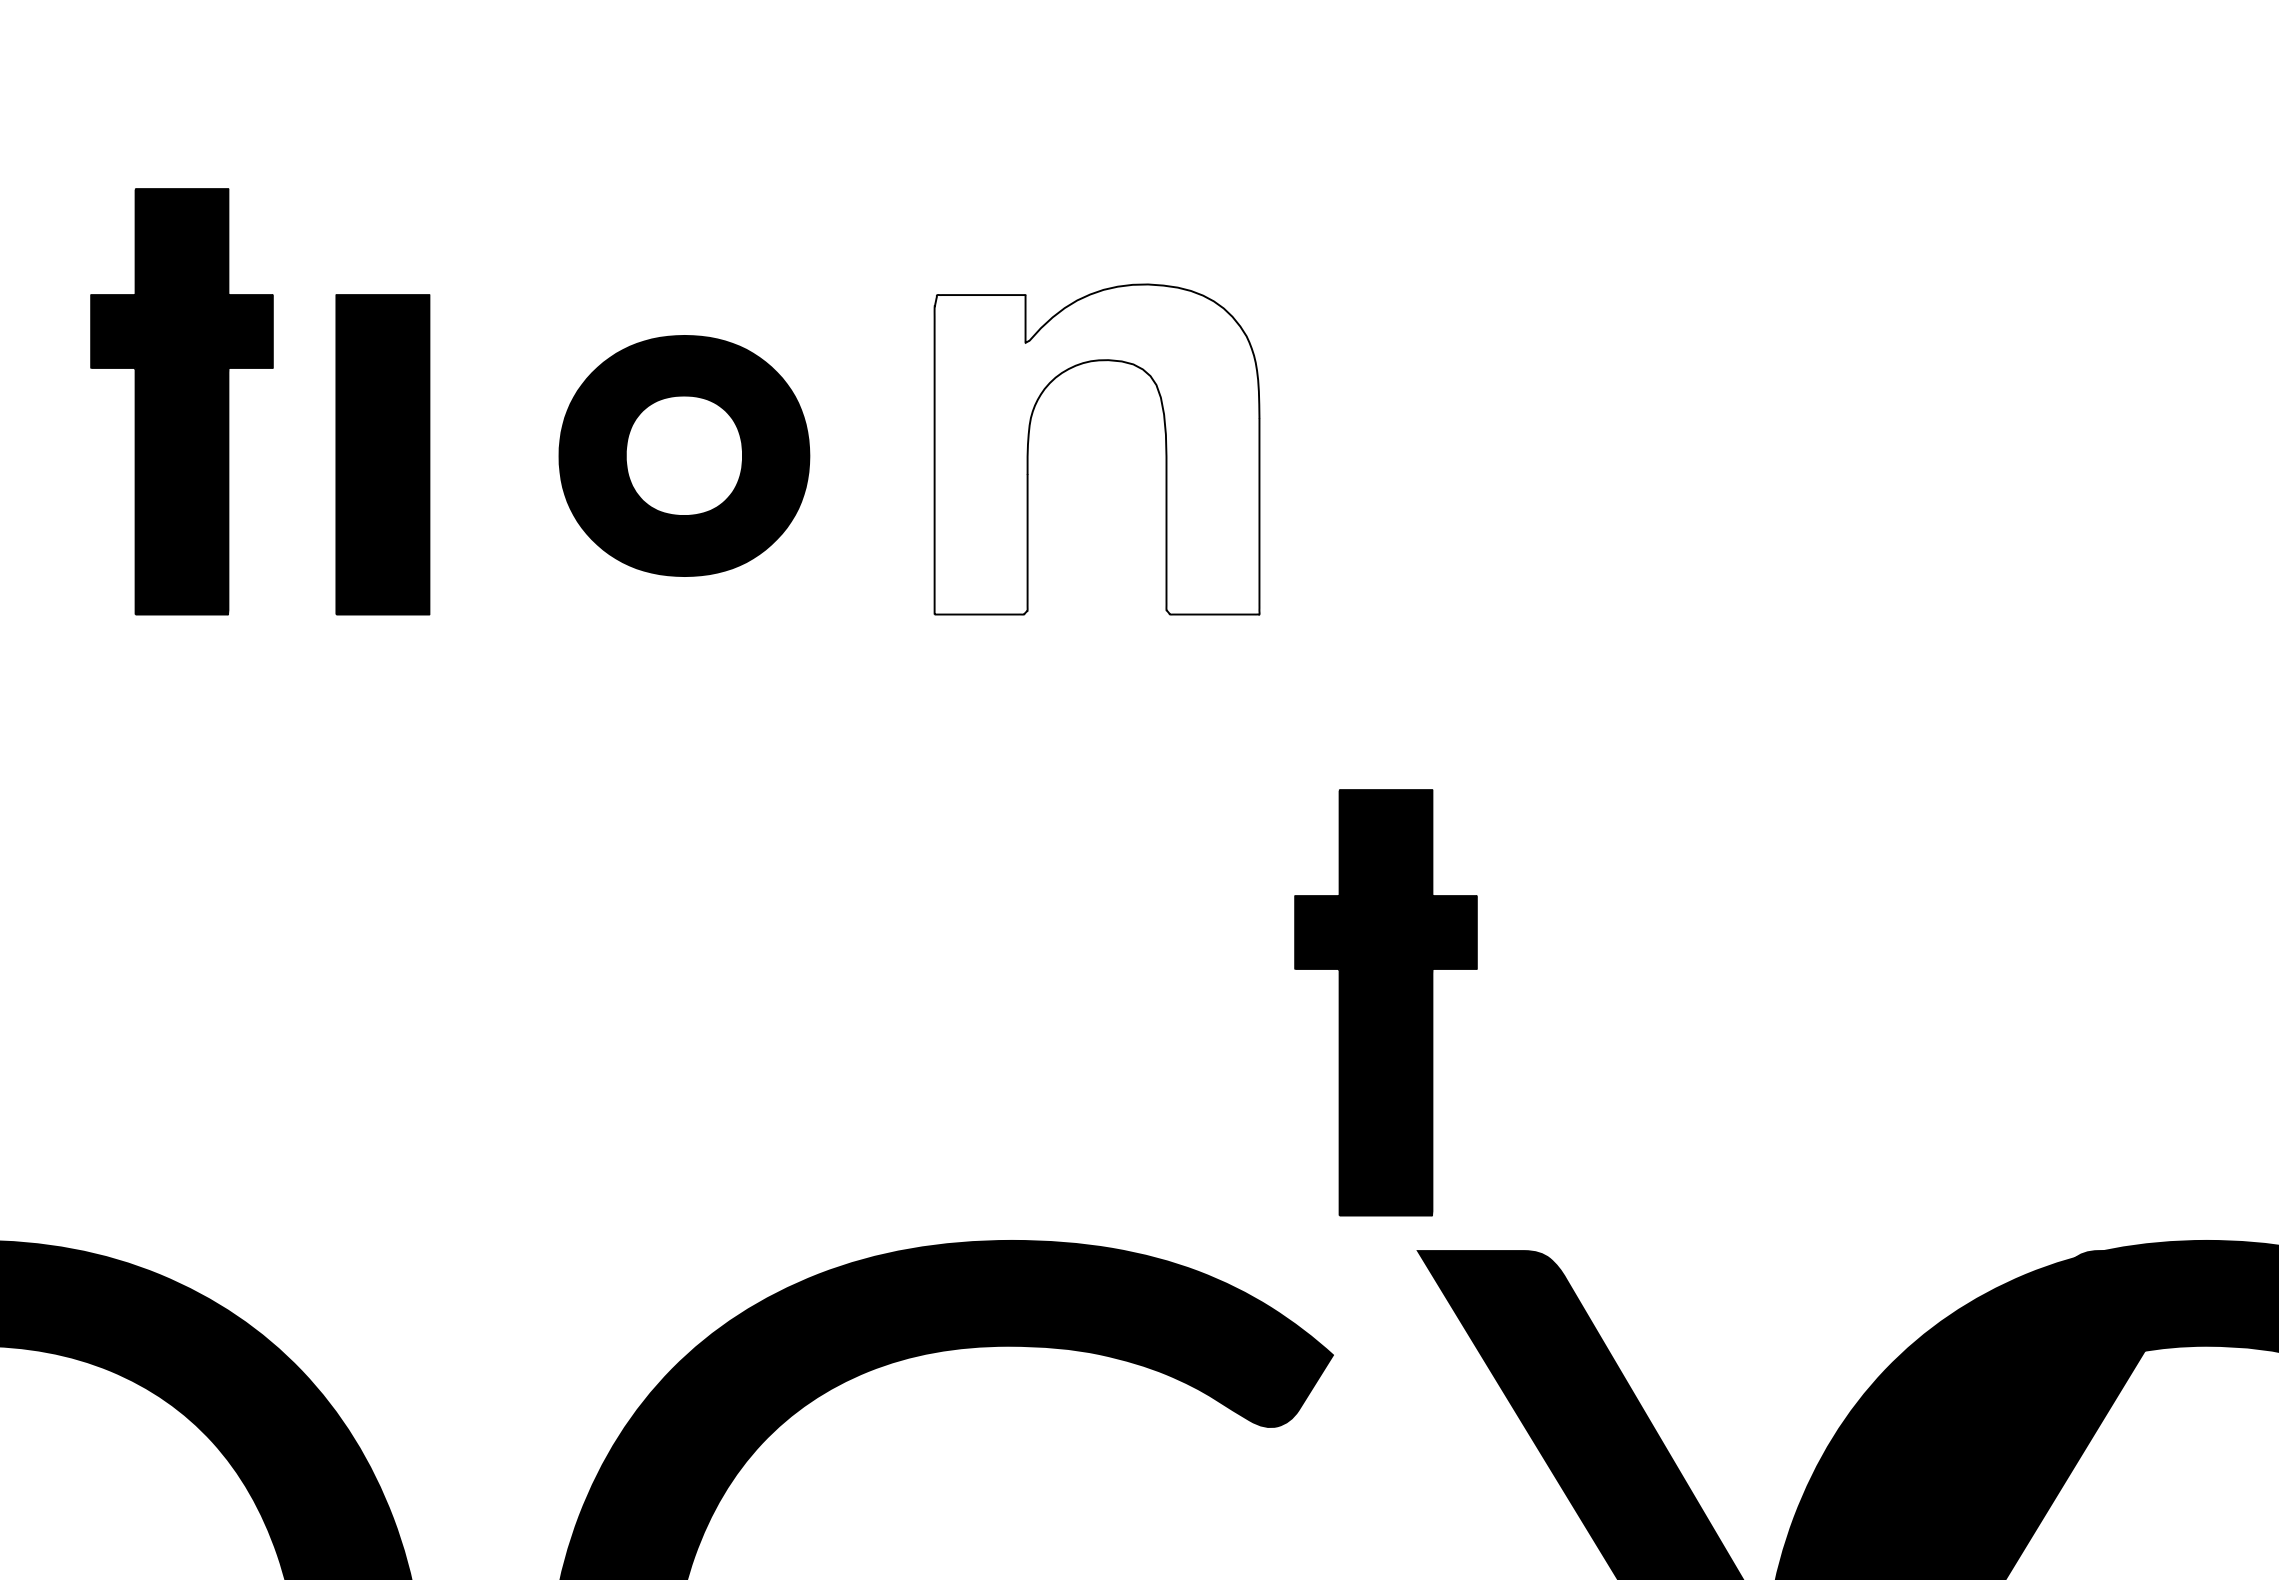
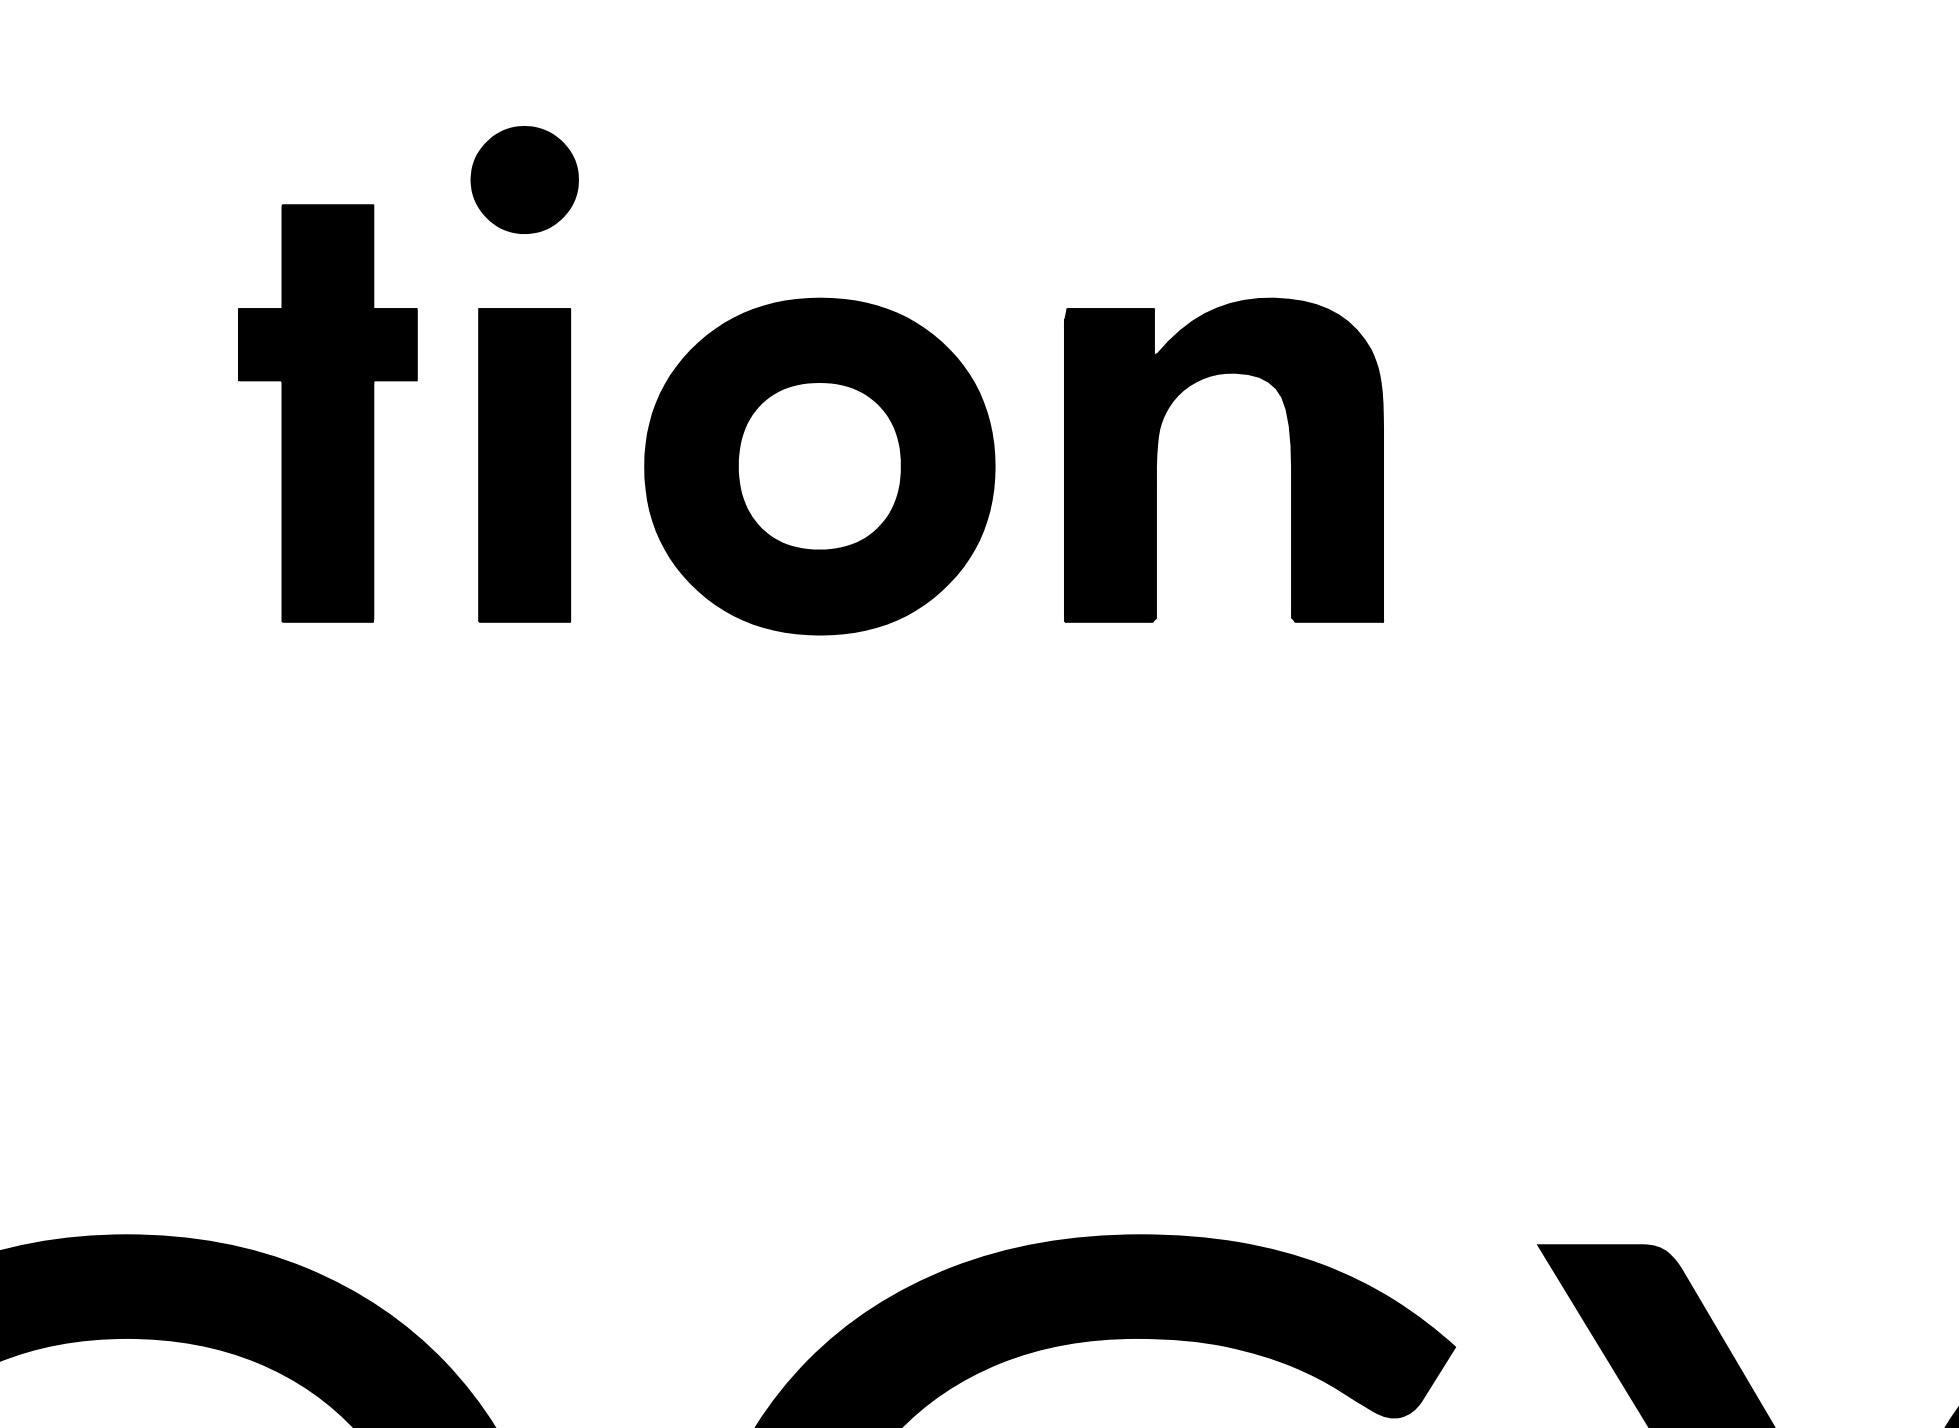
part: (382, 163) -> (524, 180), added
fill: (1096, 449) -> (1223, 460), added
part: (684, 455) -> (819, 466), size x1.43
part: (1385, 1002) -> (1506, 1001), removed

